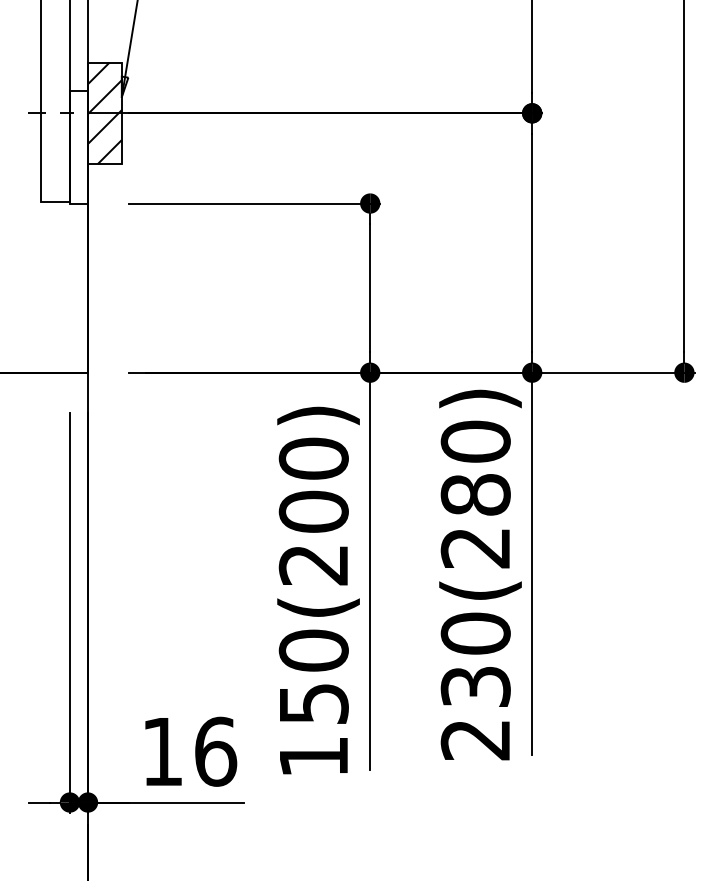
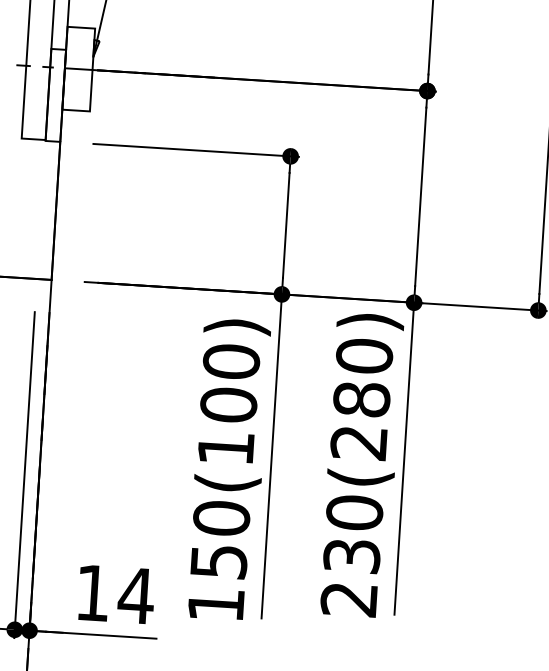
hatch: (104, 113) -> (78, 69), removed
text: (312, 565) -> (224, 448), 150(200) -> 150(100)
text: (215, 751) -> (136, 595), 16 -> 14

